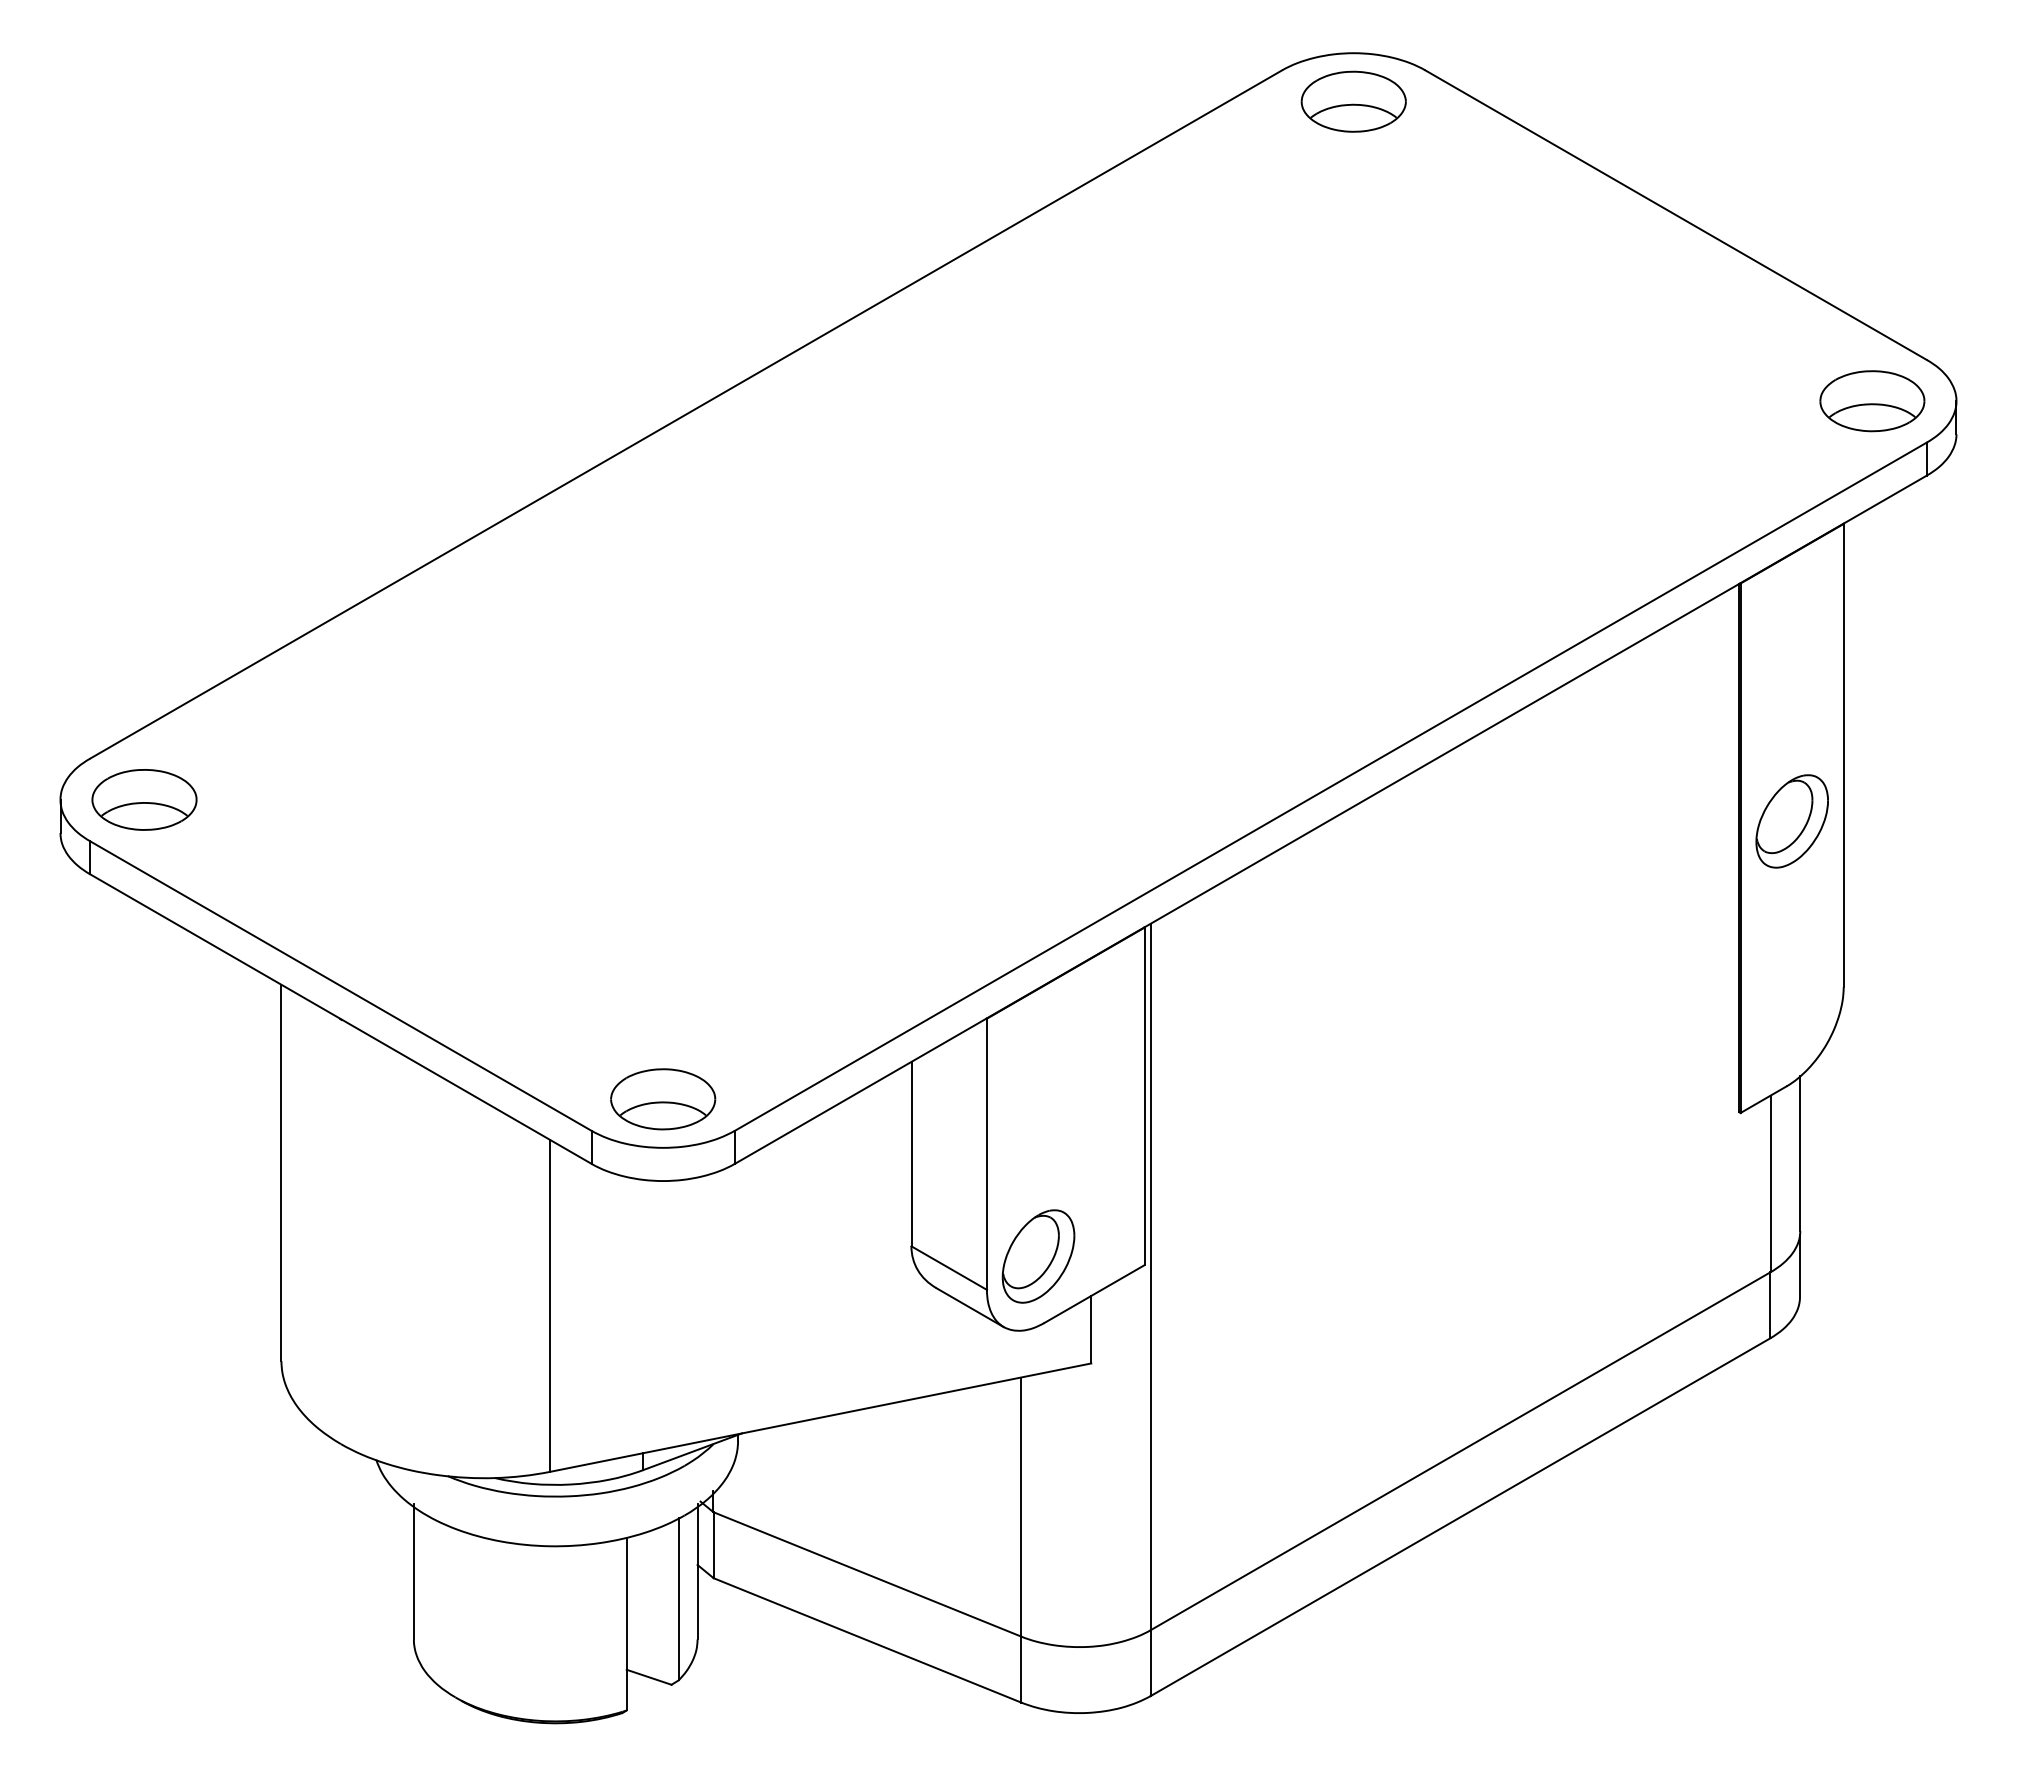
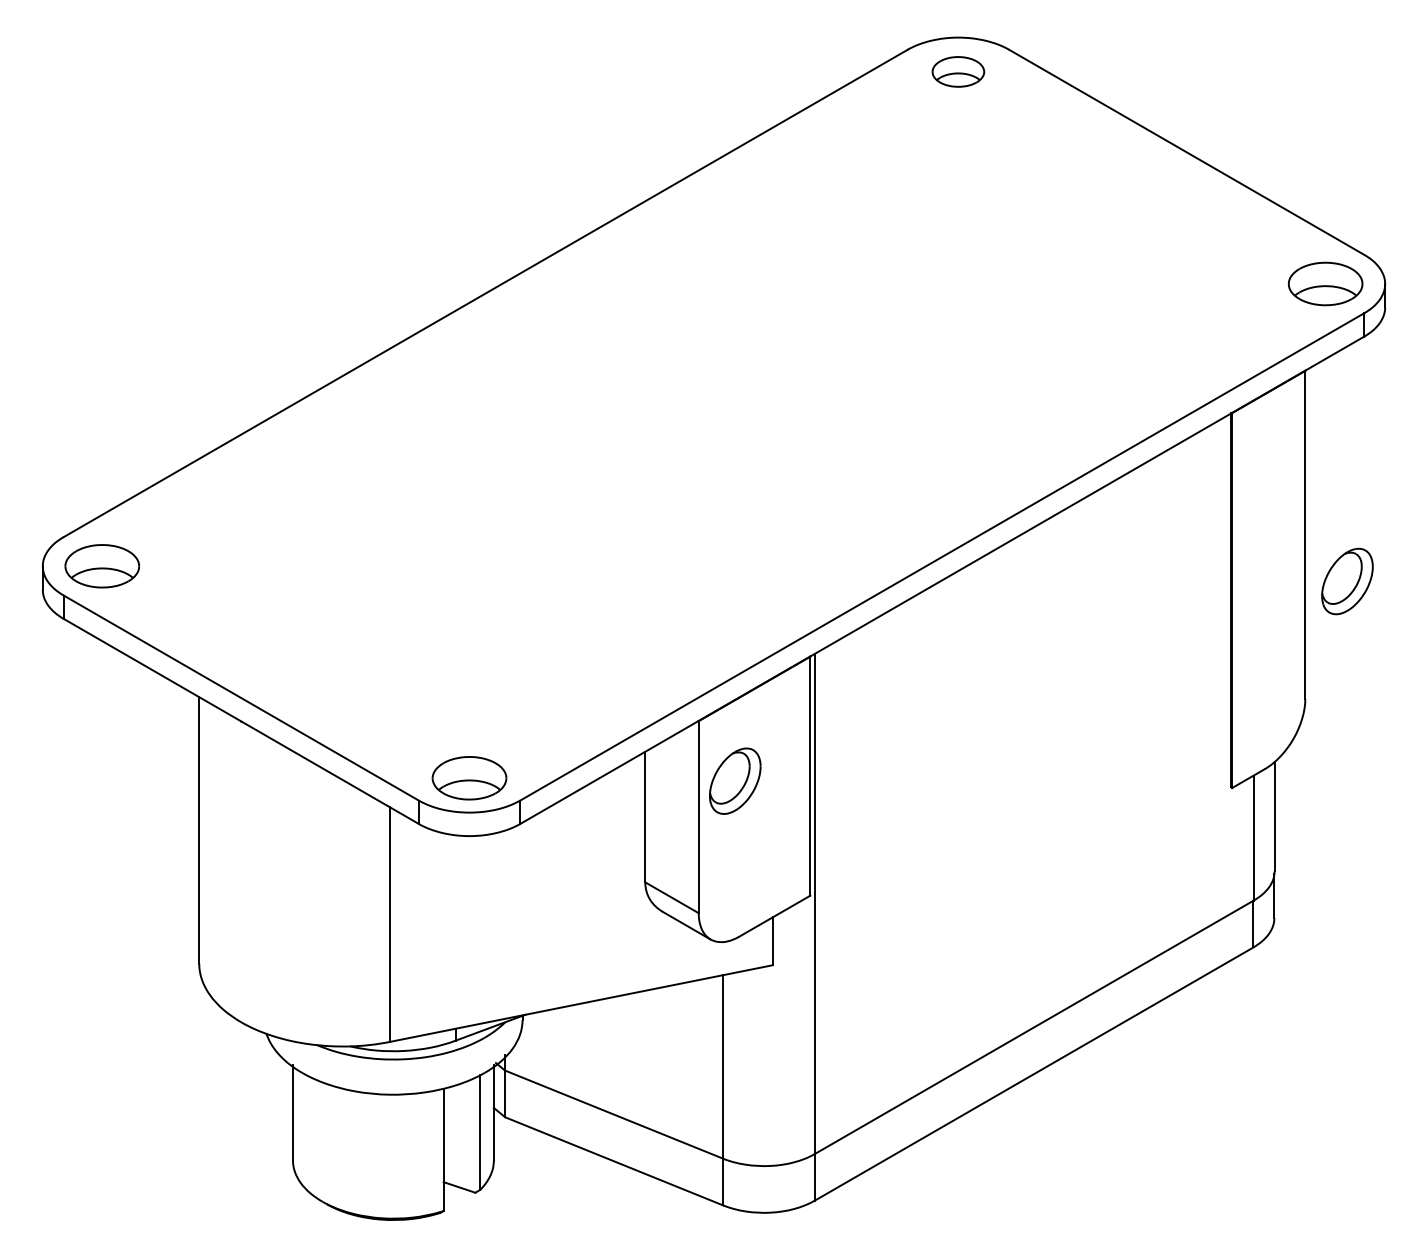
part: (1353, 101) -> (958, 71), size x0.7
part: (1791, 821) -> (1346, 581), moved
part: (1038, 1256) -> (735, 781), moved

